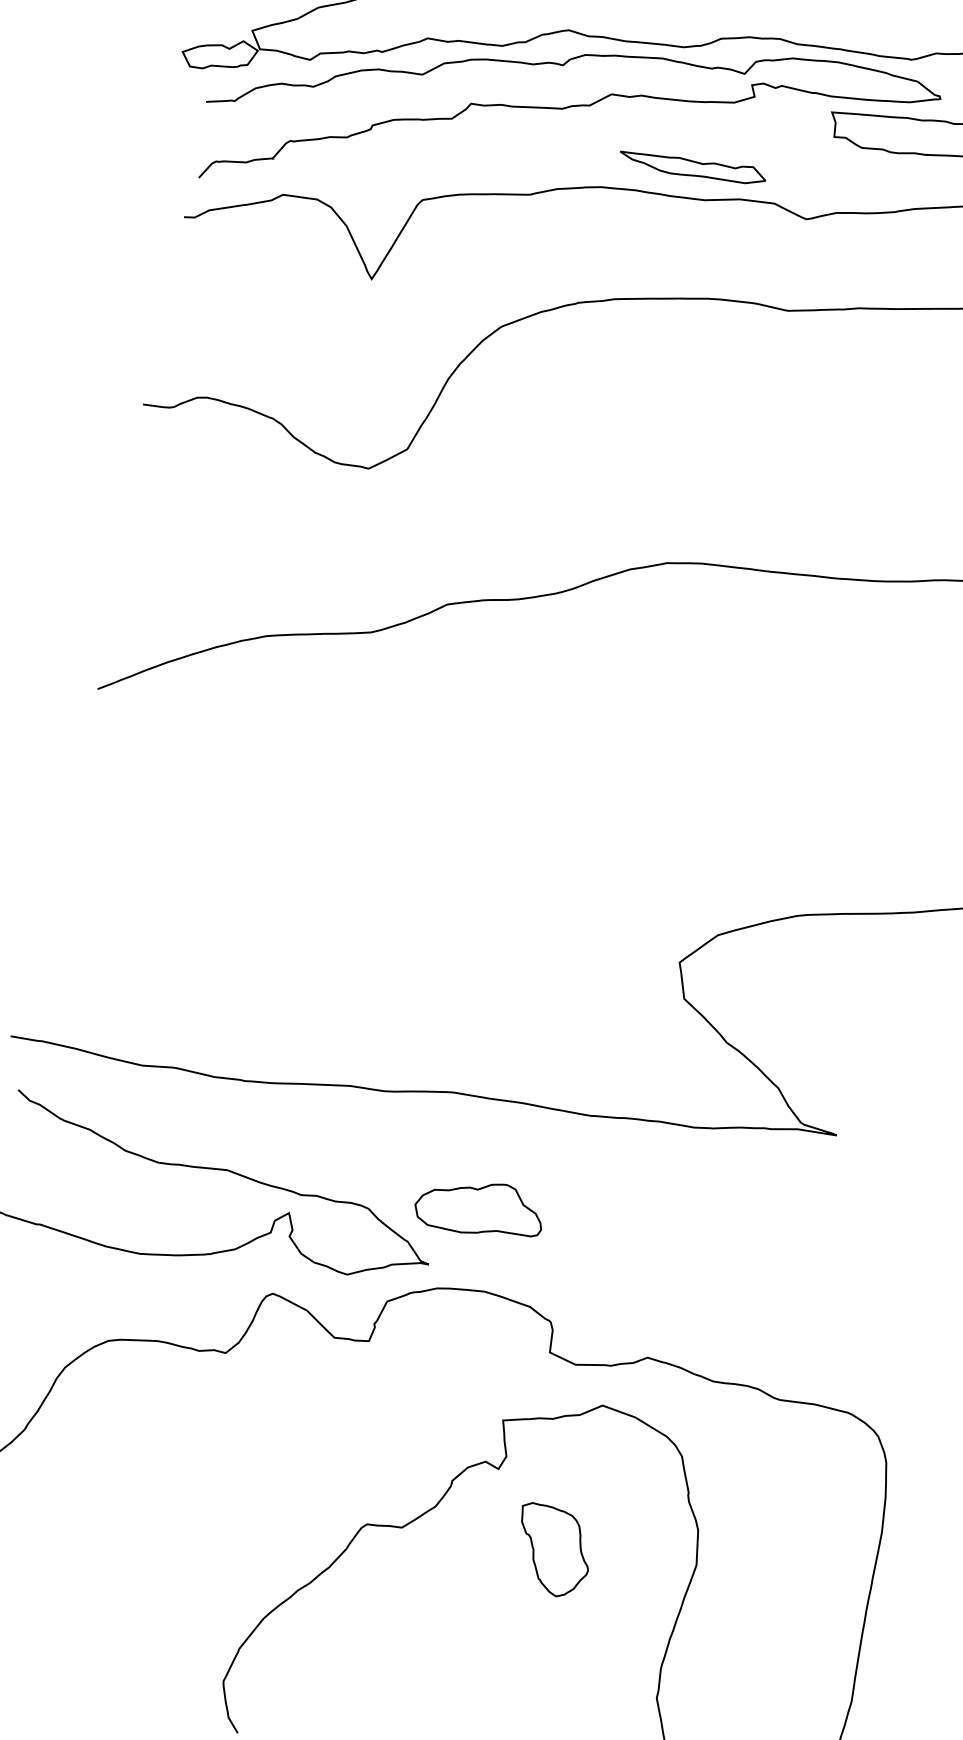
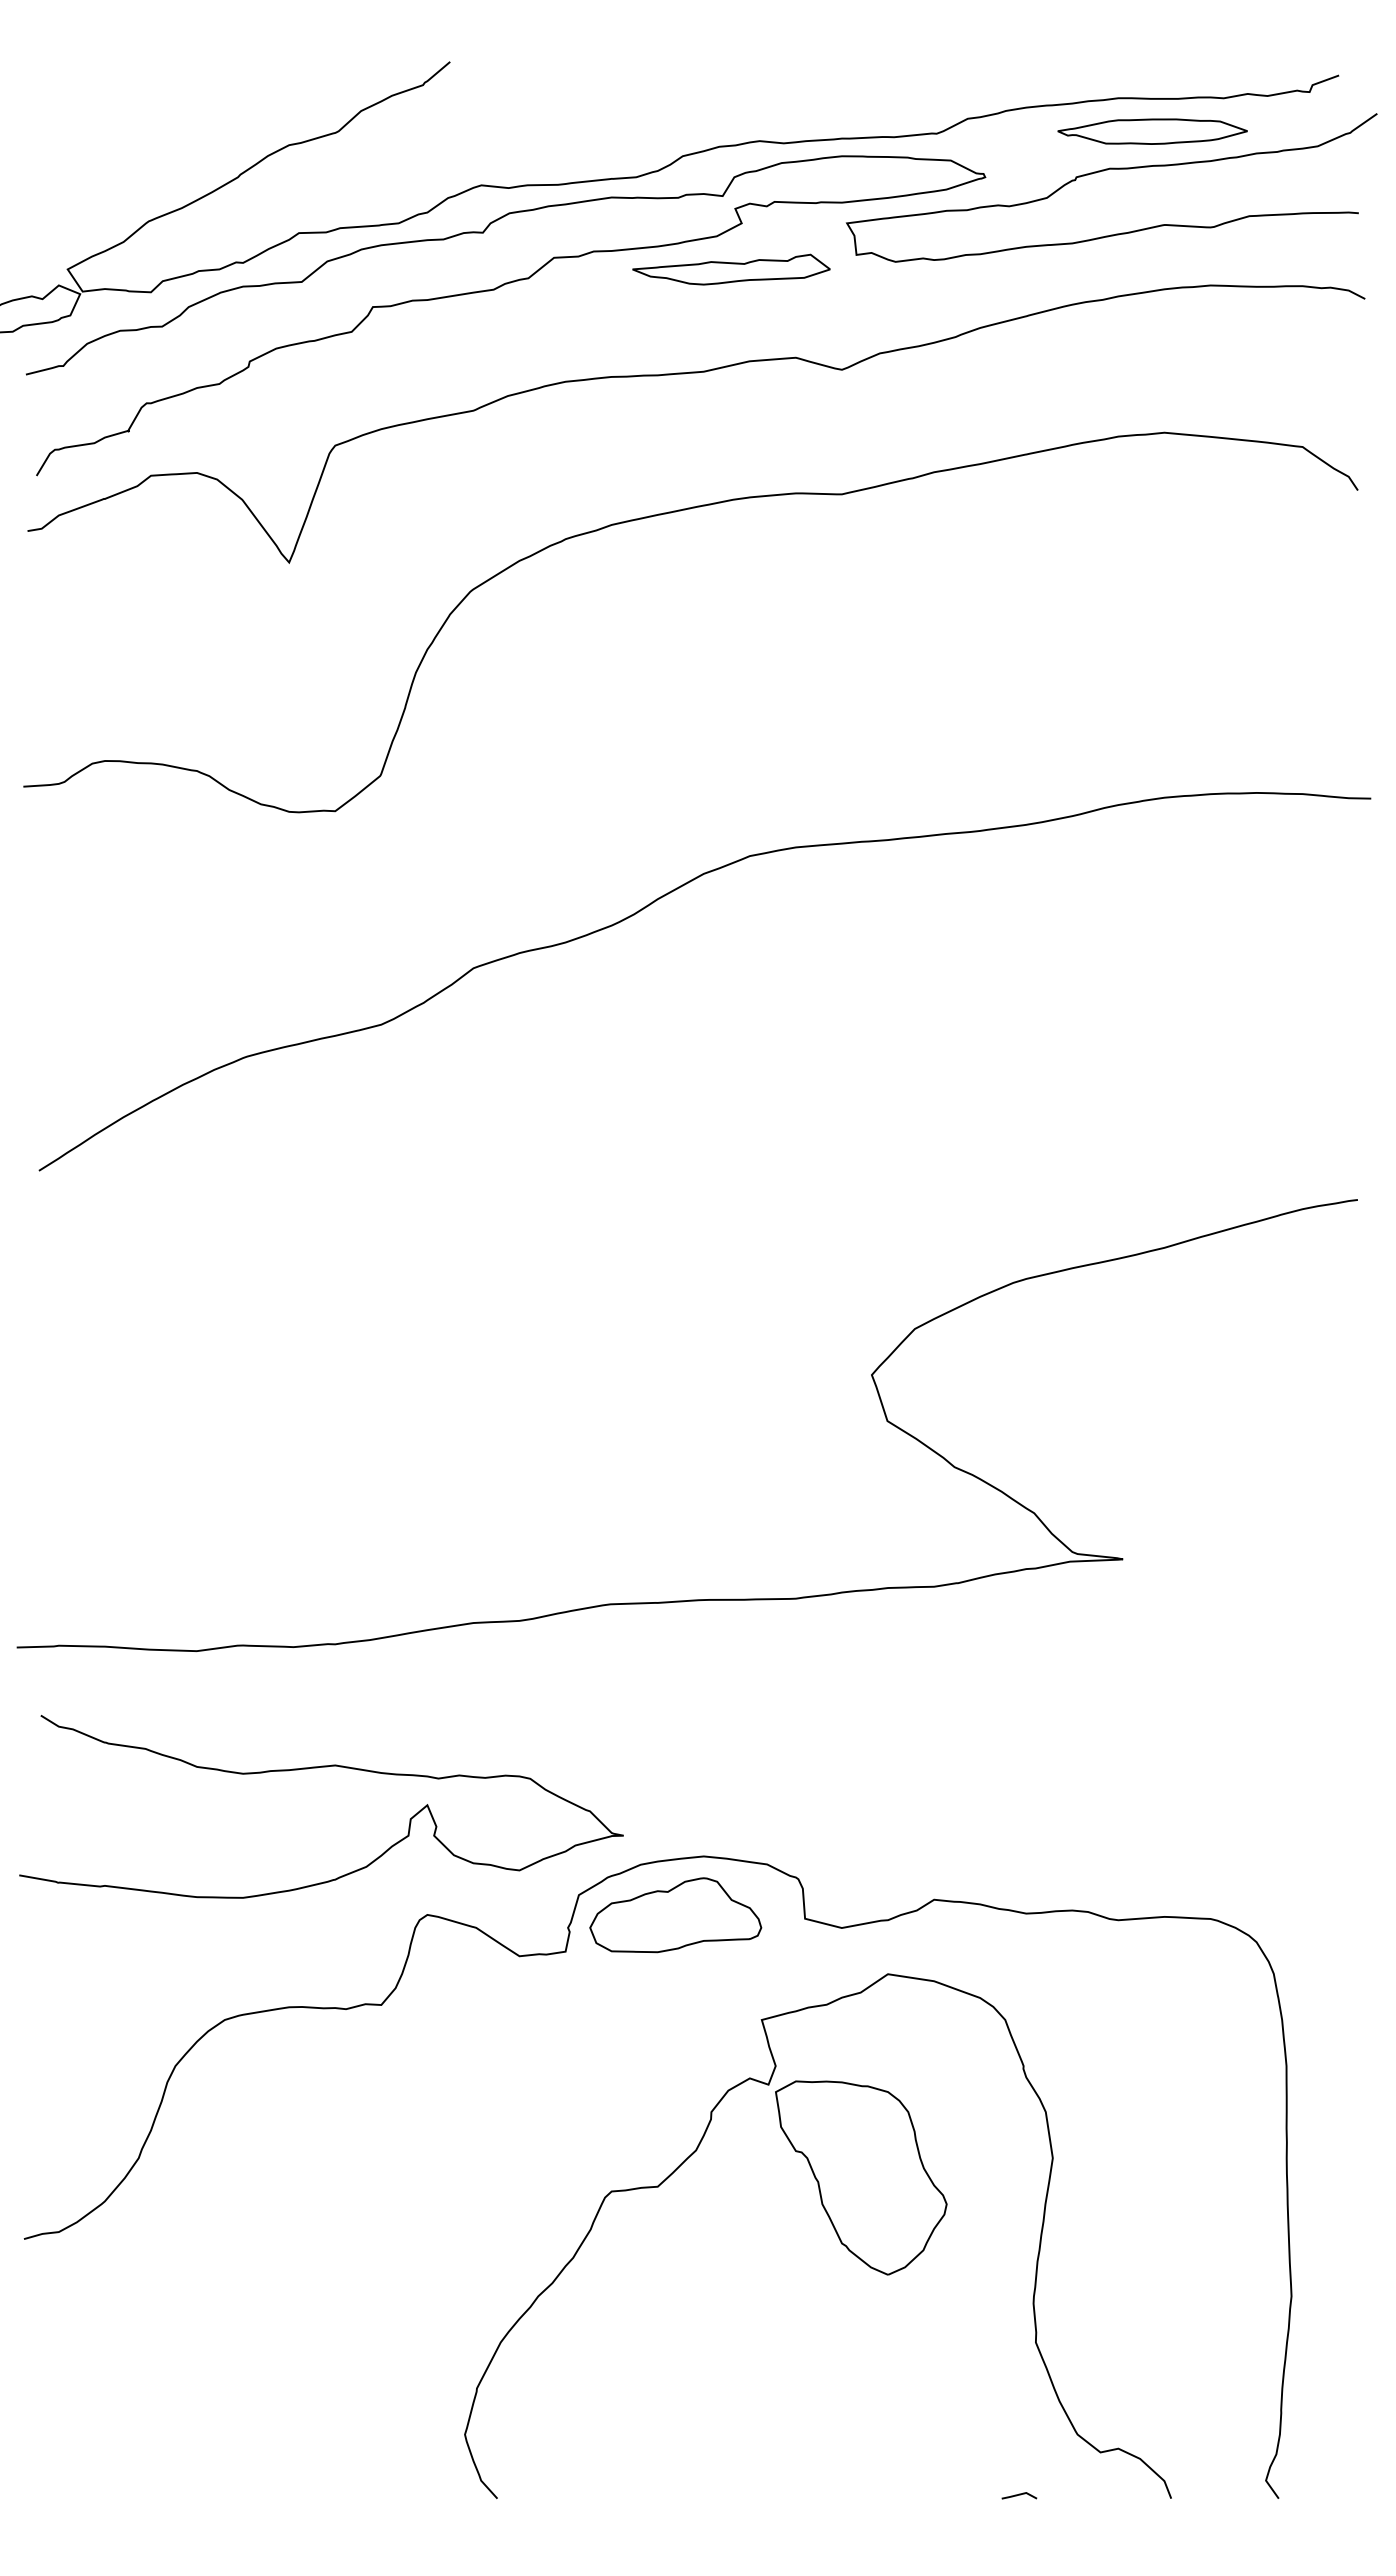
part: (693, 166) -> (731, 269), moved
part: (479, 1208) -> (675, 1915), moved
part: (553, 1551) -> (861, 2177), size x1.67

